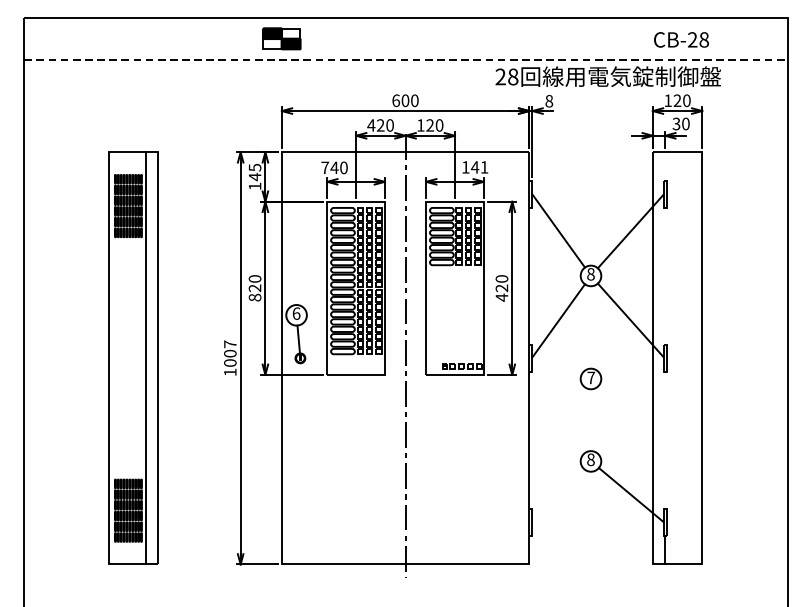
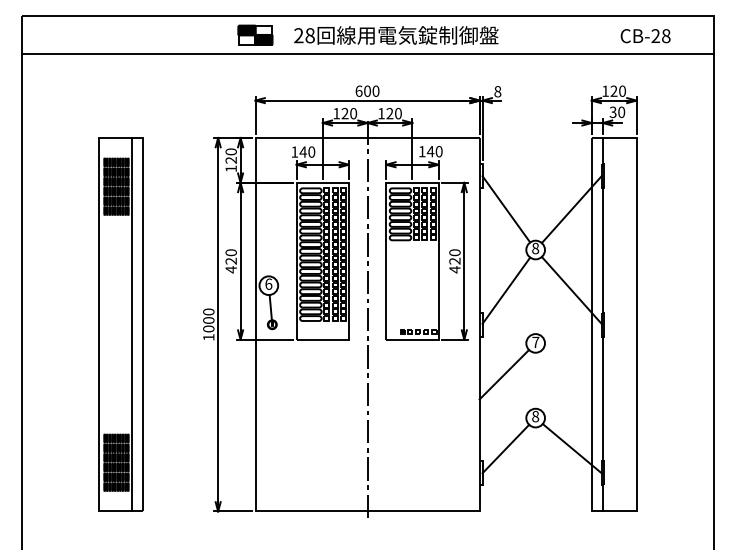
text: (681, 40) -> (645, 36), moved
line: (406, 59) -> (368, 53), dashed -> solid
text: (608, 76) -> (396, 35), moved
text: (371, 125) -> (336, 113), 420 -> 120
line: (664, 166) -> (602, 150), added
text: (324, 167) -> (294, 151), 740 -> 140
text: (483, 167) -> (438, 151), 141 -> 140
text: (254, 172) -> (230, 156), 145 -> 120
line: (664, 276) -> (602, 250), added
text: (254, 297) -> (230, 269), 820 -> 420
text: (229, 343) -> (208, 311), 1007 -> 1000
line: (556, 413) -> (504, 374), added
line: (664, 439) -> (602, 398), added
line: (557, 494) -> (505, 448), added

